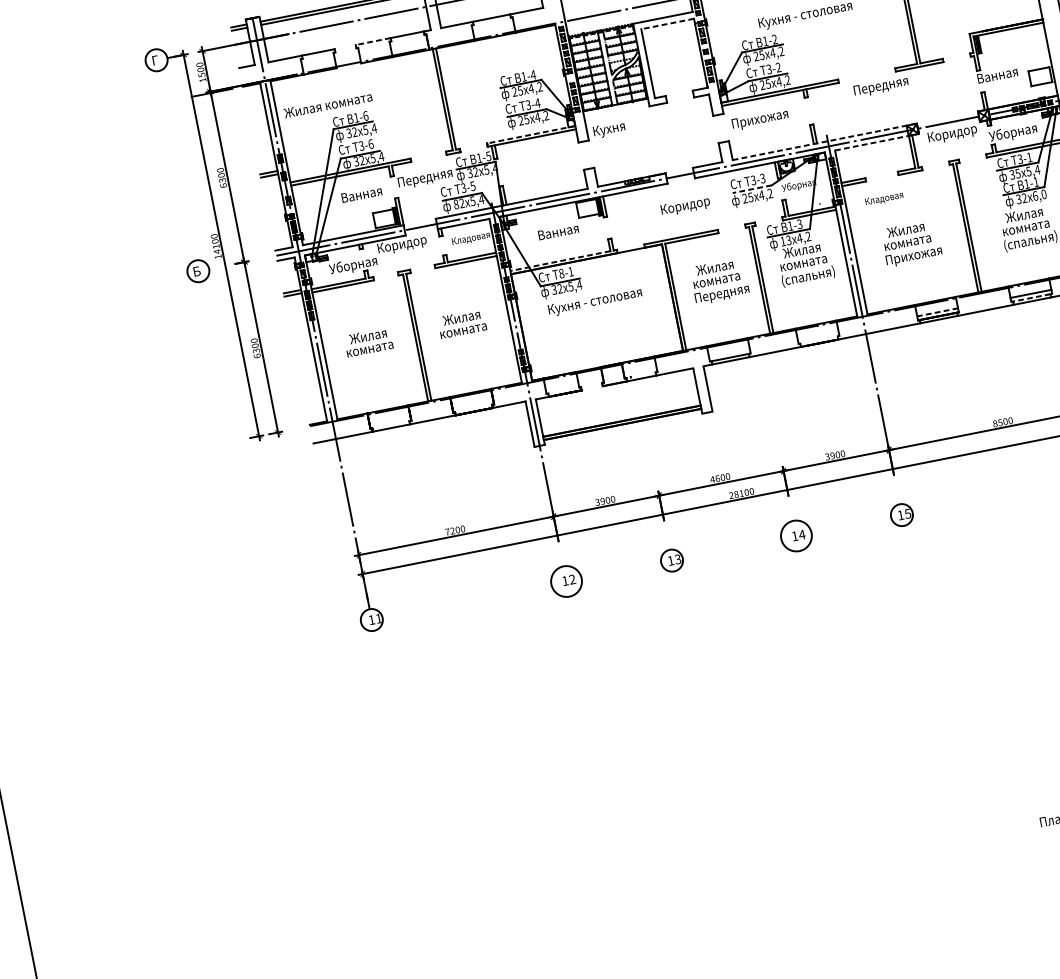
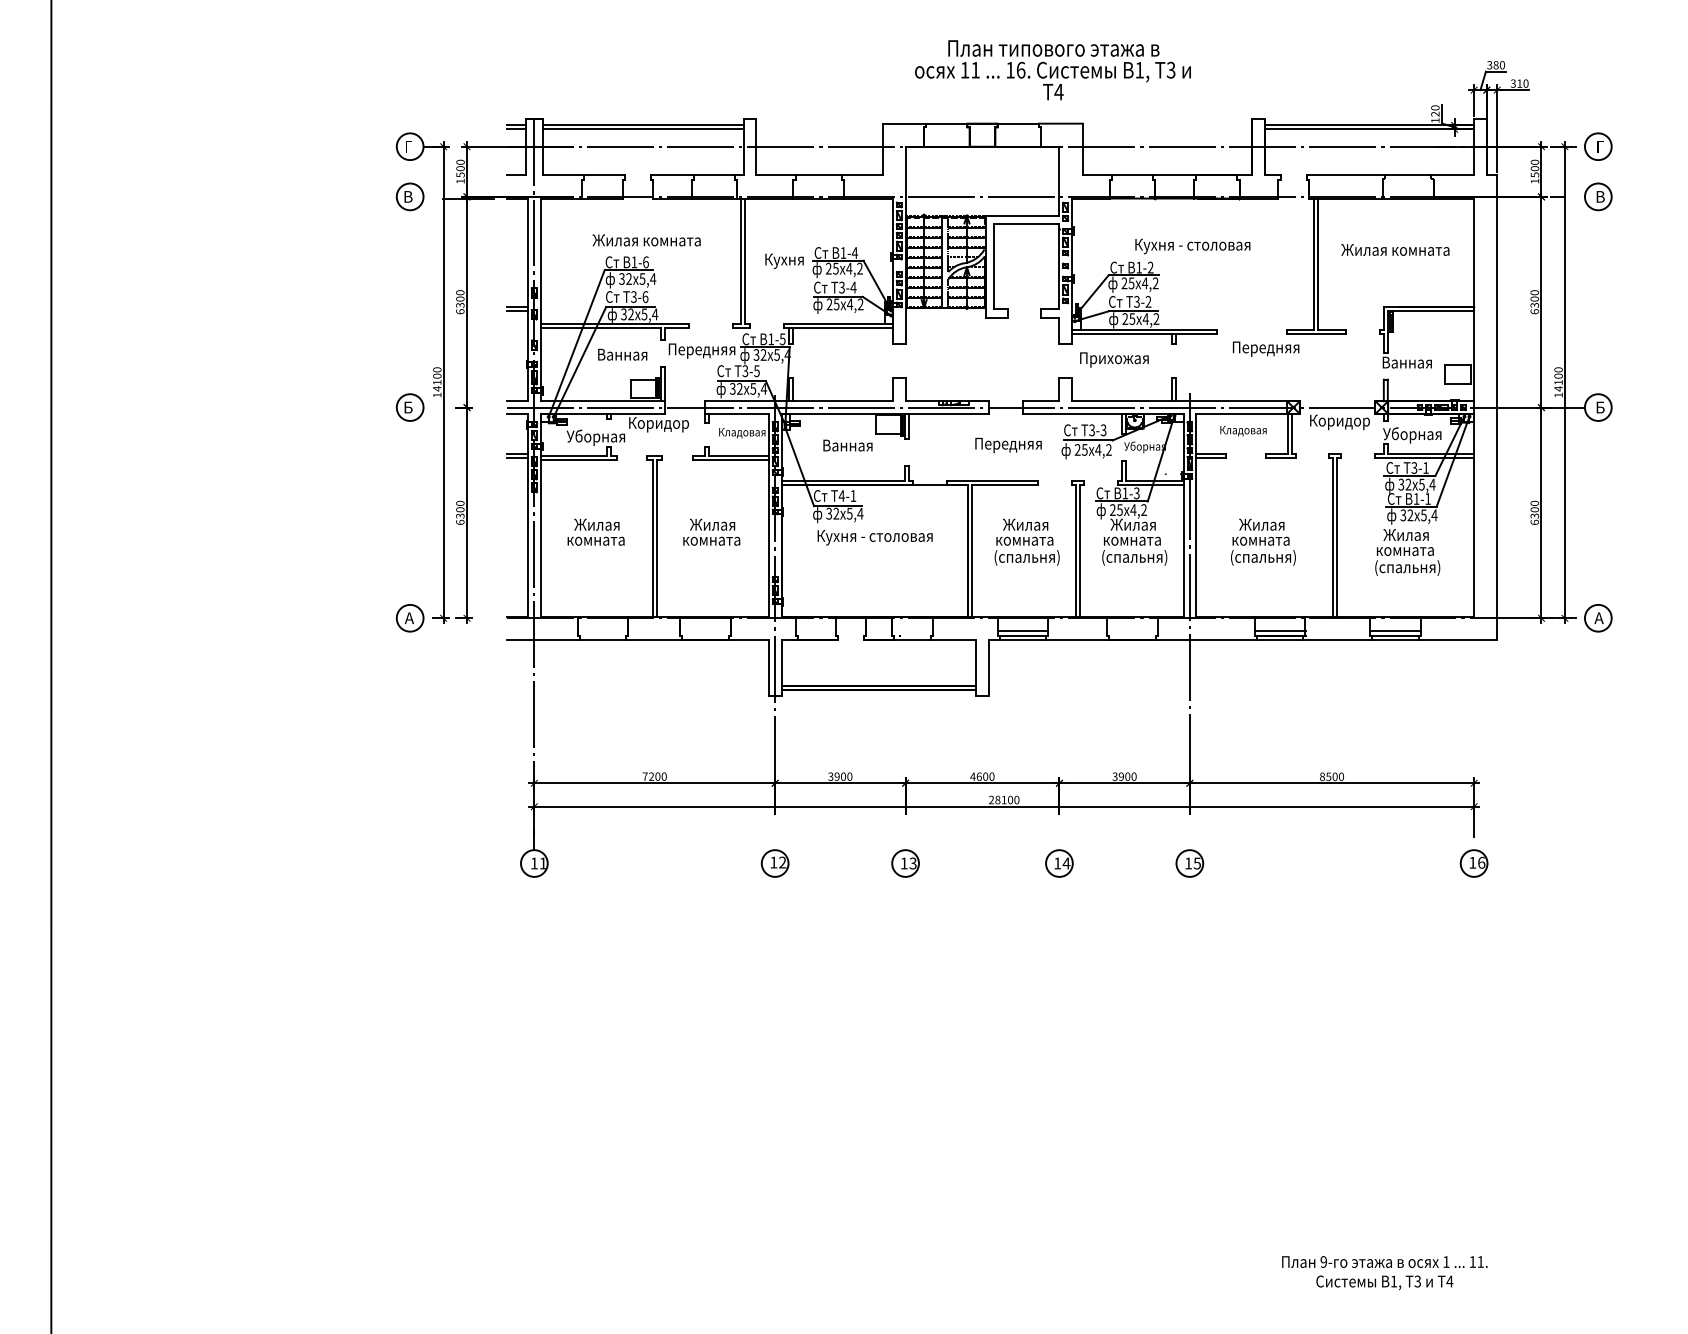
line: (667, 23) -> (1026, 223), dashed -> solid
line: (373, 41) -> (672, 175), dashed -> solid
part: (164, 100) -> (409, 196), added
text: (327, 105) -> (646, 240), moved
text: (609, 130) -> (784, 261), moved
line: (531, 134) -> (838, 323), dashed -> solid
line: (877, 141) -> (1248, 413), dashed -> solid
line: (825, 142) -> (1186, 401), dashed -> solid
text: (1018, 173) -> (1408, 484), 35 -> 32
line: (751, 189) -> (1087, 440), dashed -> solid
text: (1039, 195) -> (1429, 515), 6,0 -> 5,4
text: (884, 198) -> (1243, 430), moved
text: (455, 204) -> (732, 388), 82 -> 32
text: (688, 206) -> (1008, 445), Коридор -> Передняя
text: (785, 240) -> (1116, 509), 13 -> 25
text: (914, 256) -> (1265, 558), Прихожая -> (спальня)
line: (560, 260) -> (843, 480), dashed -> solid
text: (561, 273) -> (841, 495), 8-1 -> 4-1
text: (721, 294) -> (1027, 558), Передняя -> (спальня)
line: (1031, 297) -> (1395, 635), dashed -> solid
line: (937, 312) -> (1279, 630), dashed -> solid
line: (729, 354) -> (1022, 631), added
part: (231, 441) -> (409, 618), added
circle: (796, 535) -> (1059, 863), size x0.71
circle: (566, 581) -> (774, 863), size x0.71

